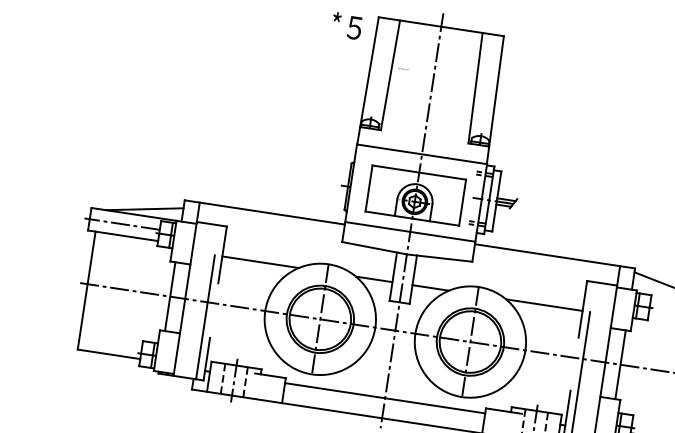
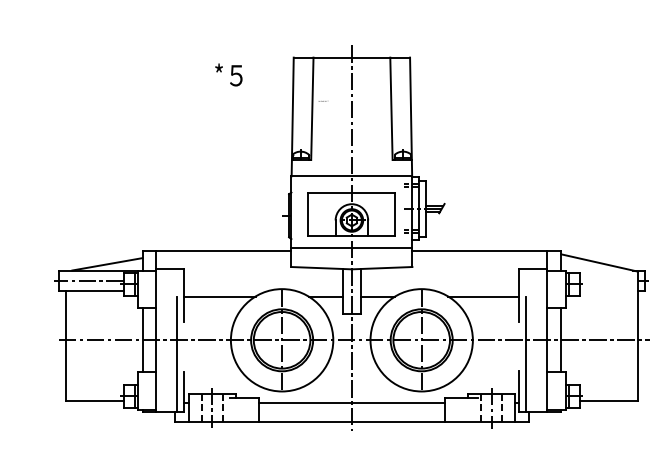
text: (346, 25) -> (228, 74), moved

